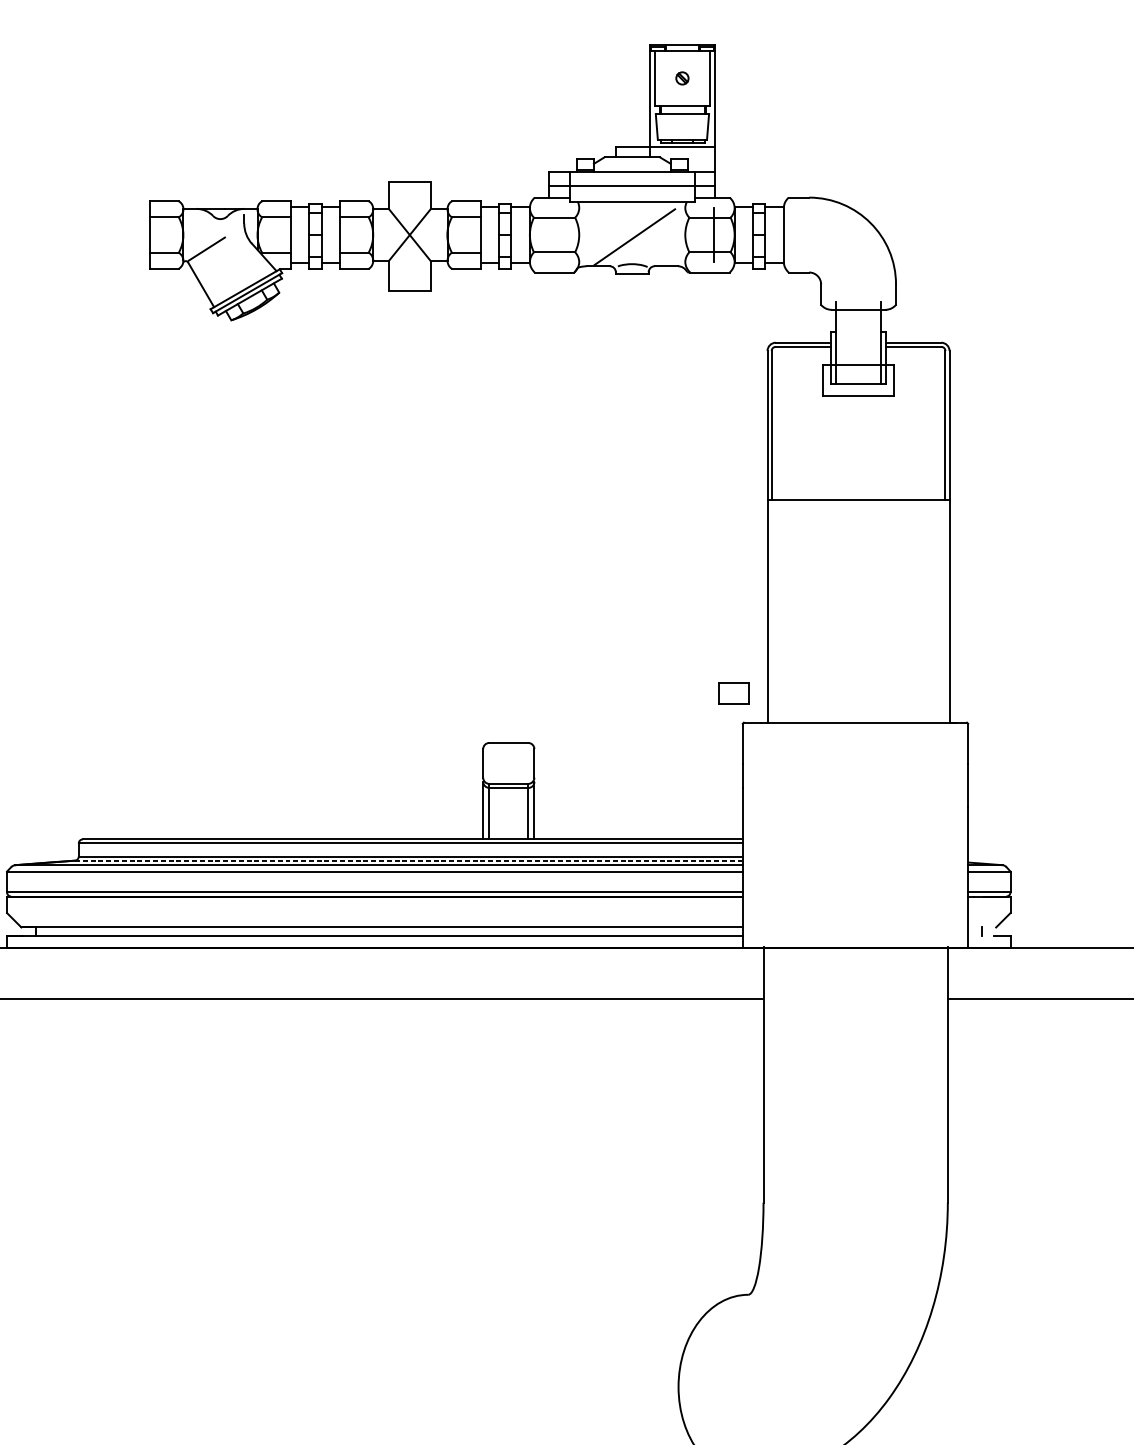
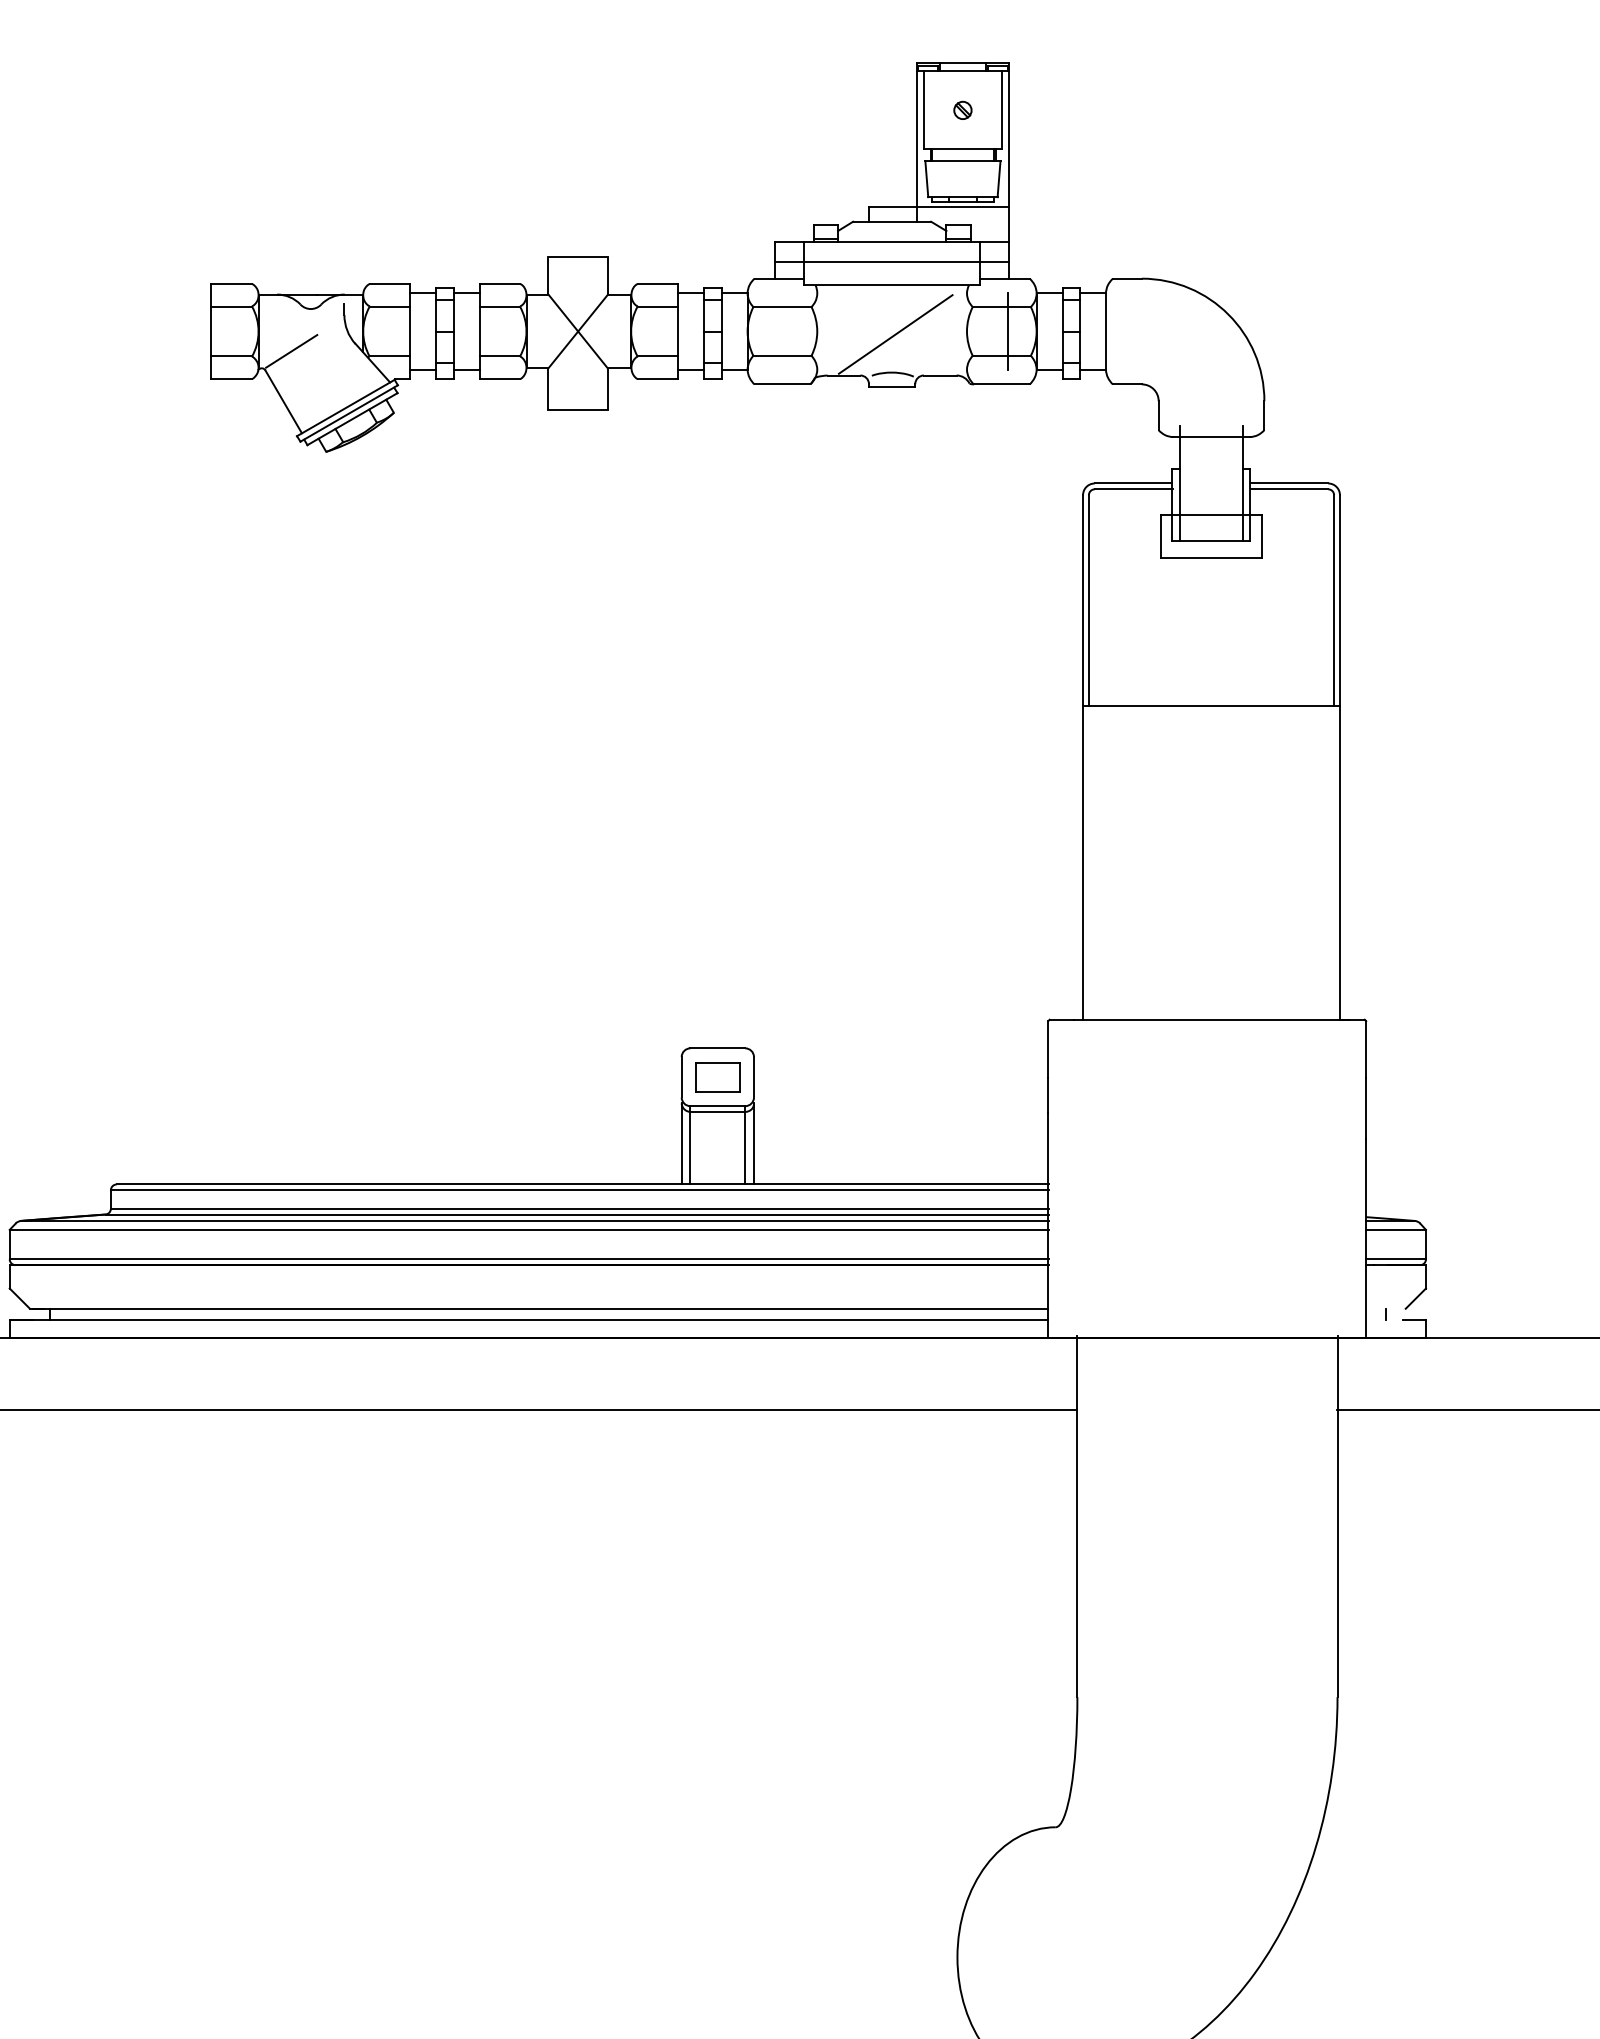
part: (733, 693) -> (717, 1077), moved
line: (409, 860) -> (577, 1214), dashed -> solid

